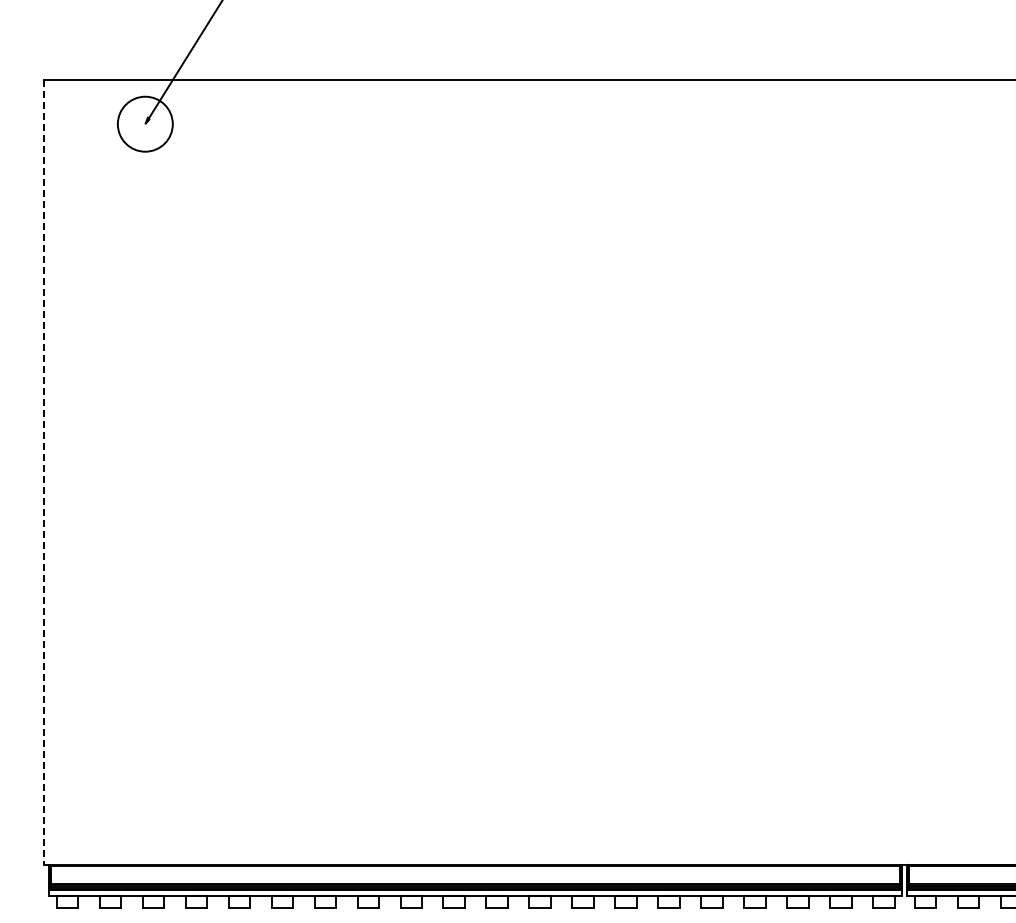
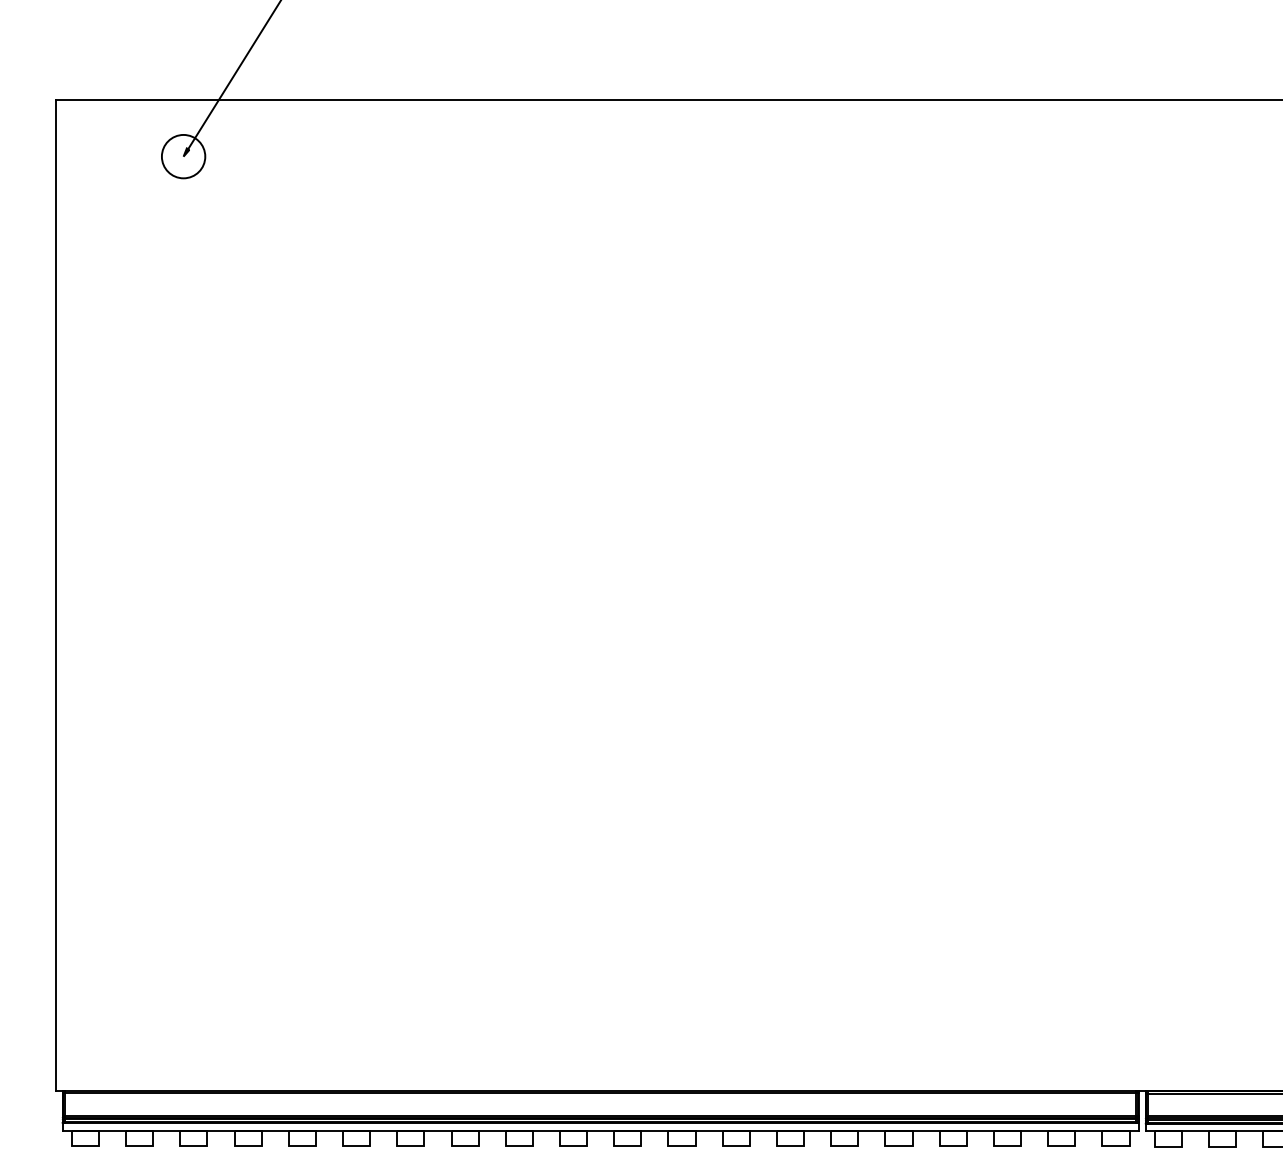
circle: (145, 124) -> (183, 157), size x0.62
line: (43, 472) -> (55, 596), dashed -> solid

